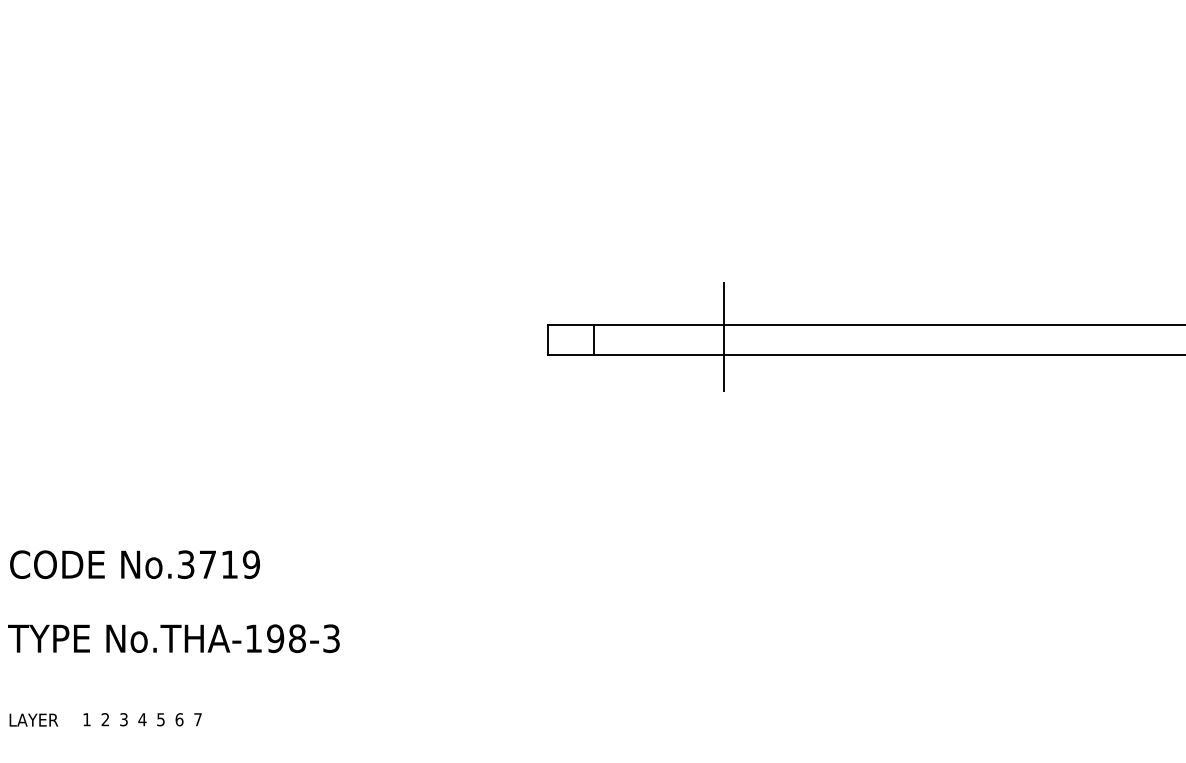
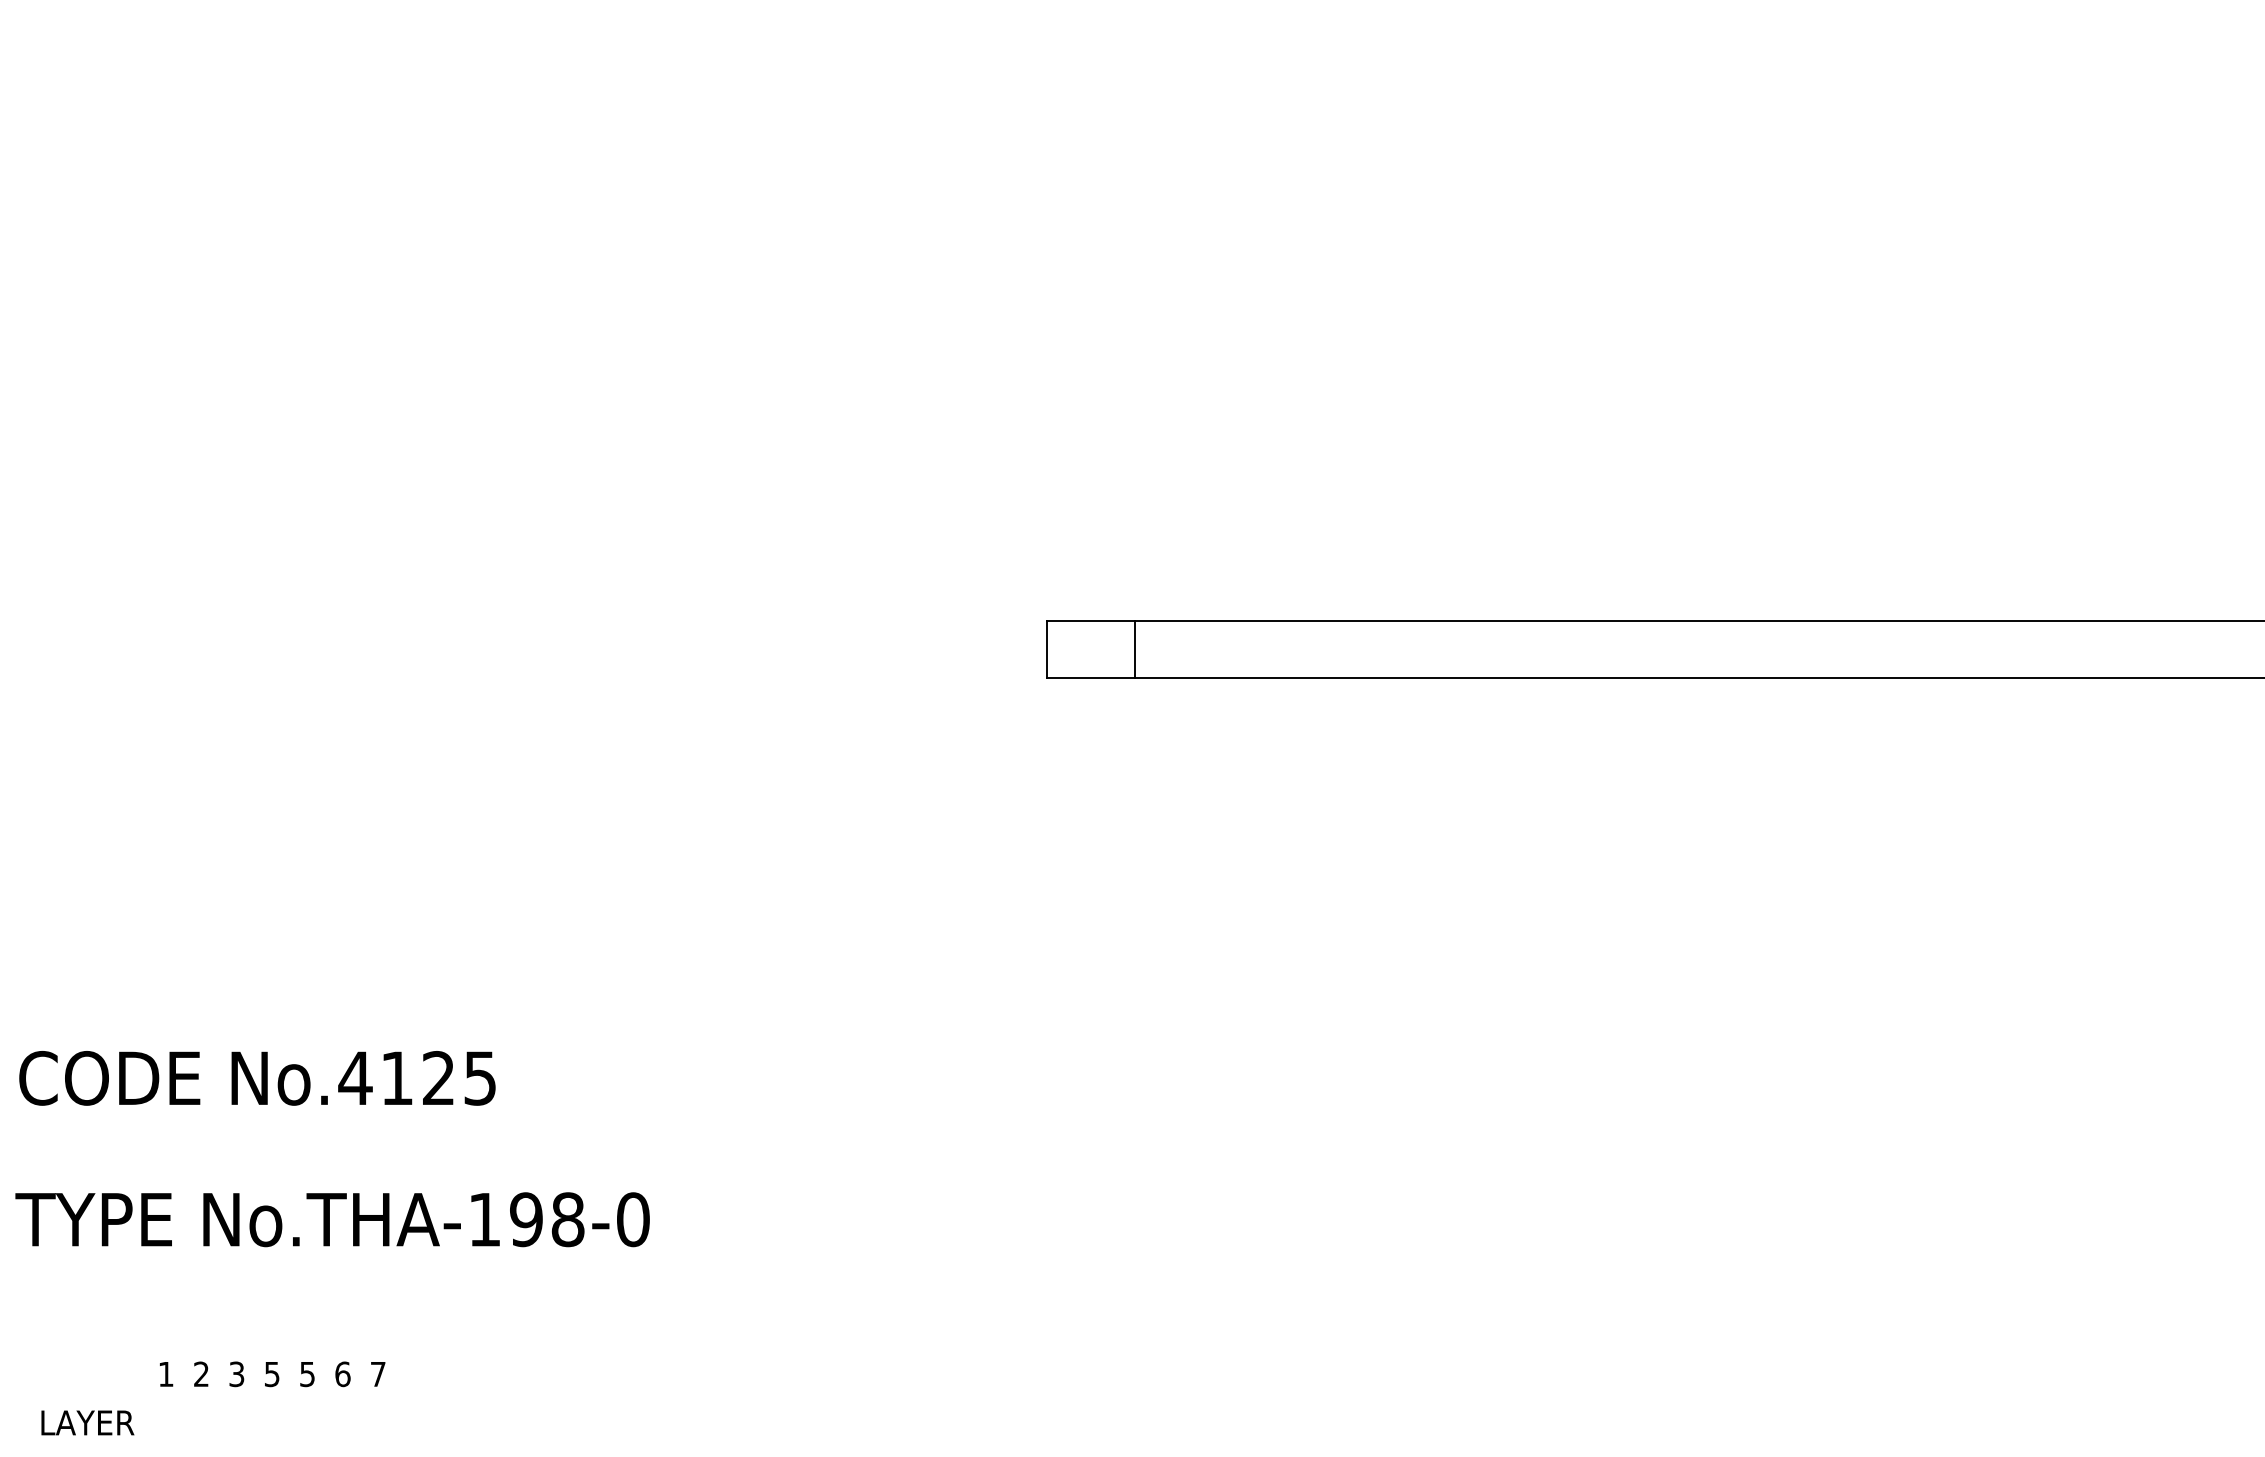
line: (723, 337) -> (1381, 644), removed
text: (218, 564) -> (417, 1077), No.3719 -> No.4125
text: (331, 638) -> (633, 1219), No.THA-198-3 -> No.THA-198-0
text: (33, 719) -> (86, 1421), moved
text: (142, 719) -> (272, 1373), 4 -> 5

